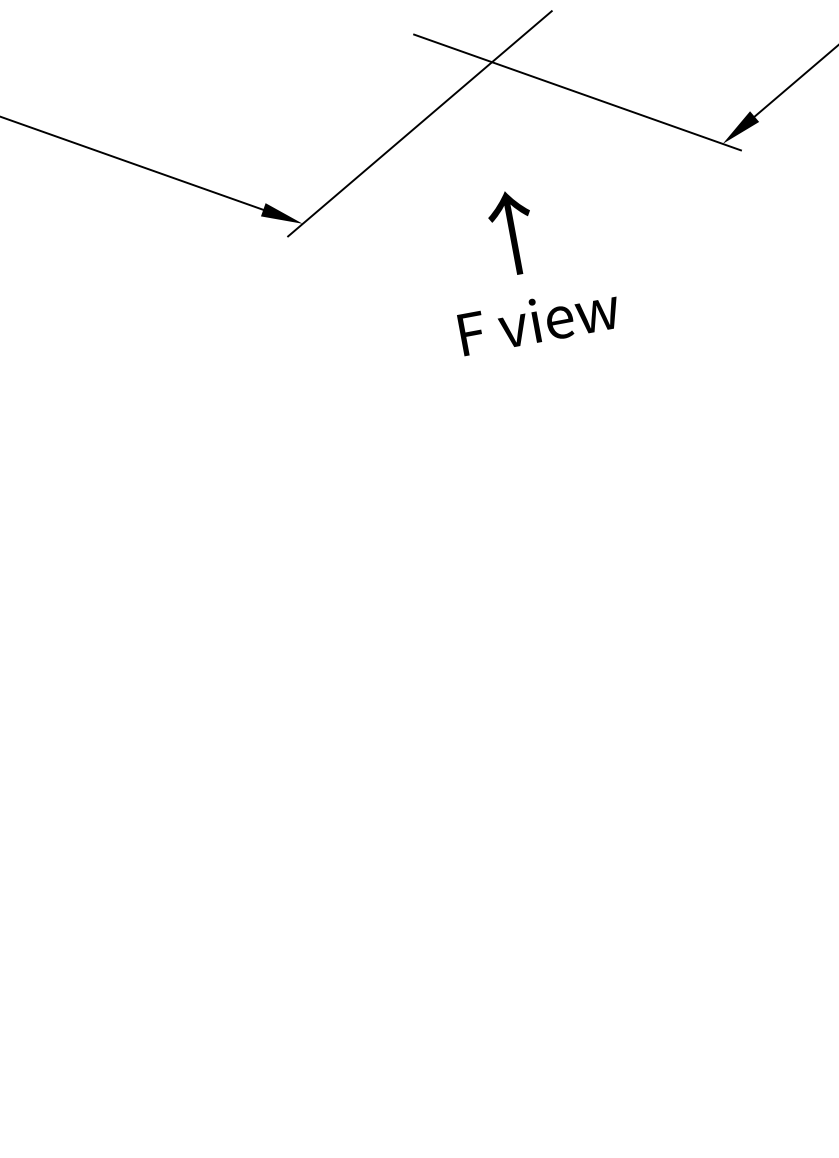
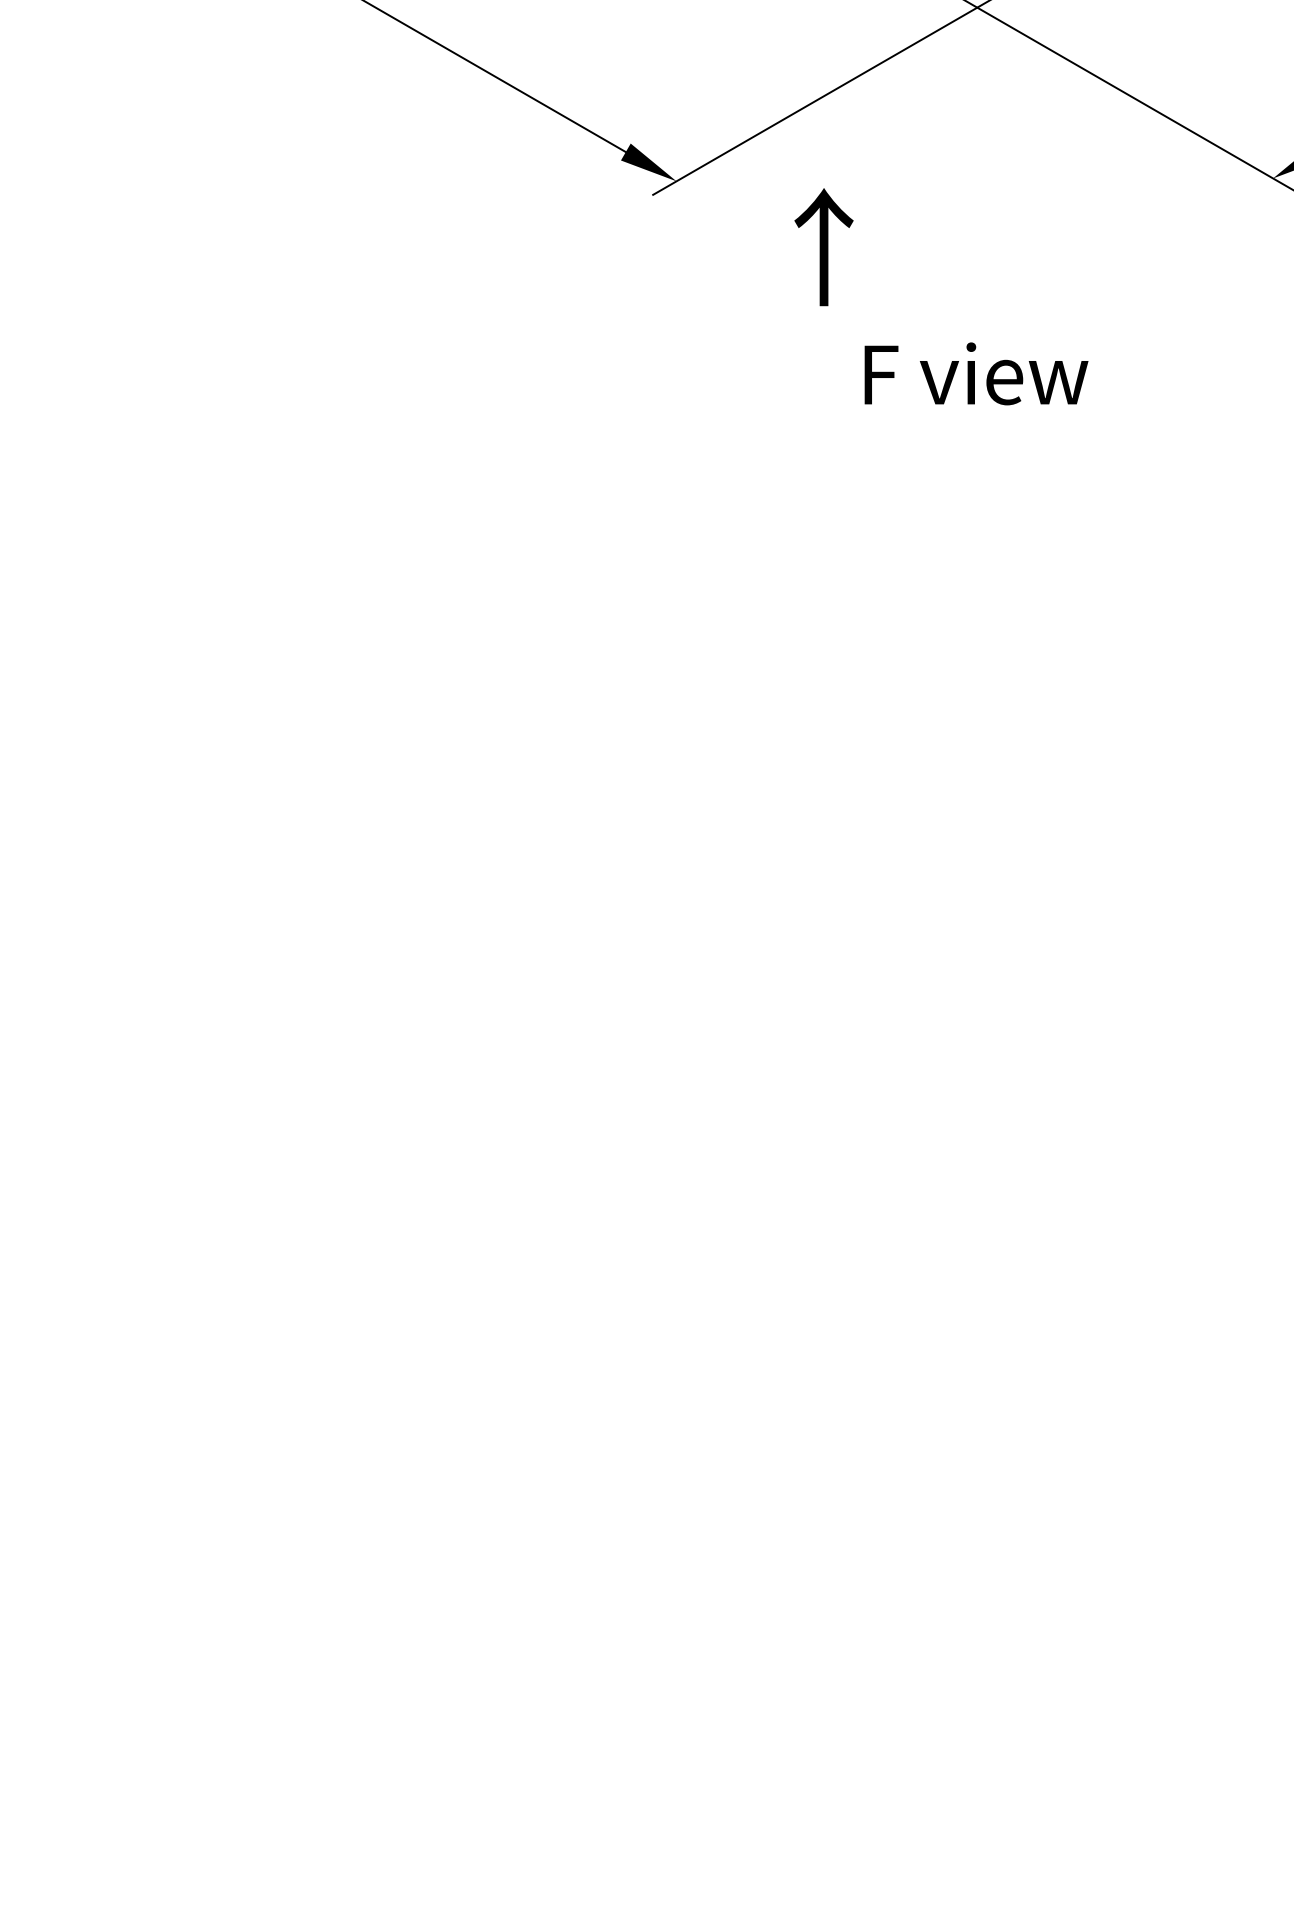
text: (512, 233) -> (823, 247), moved

